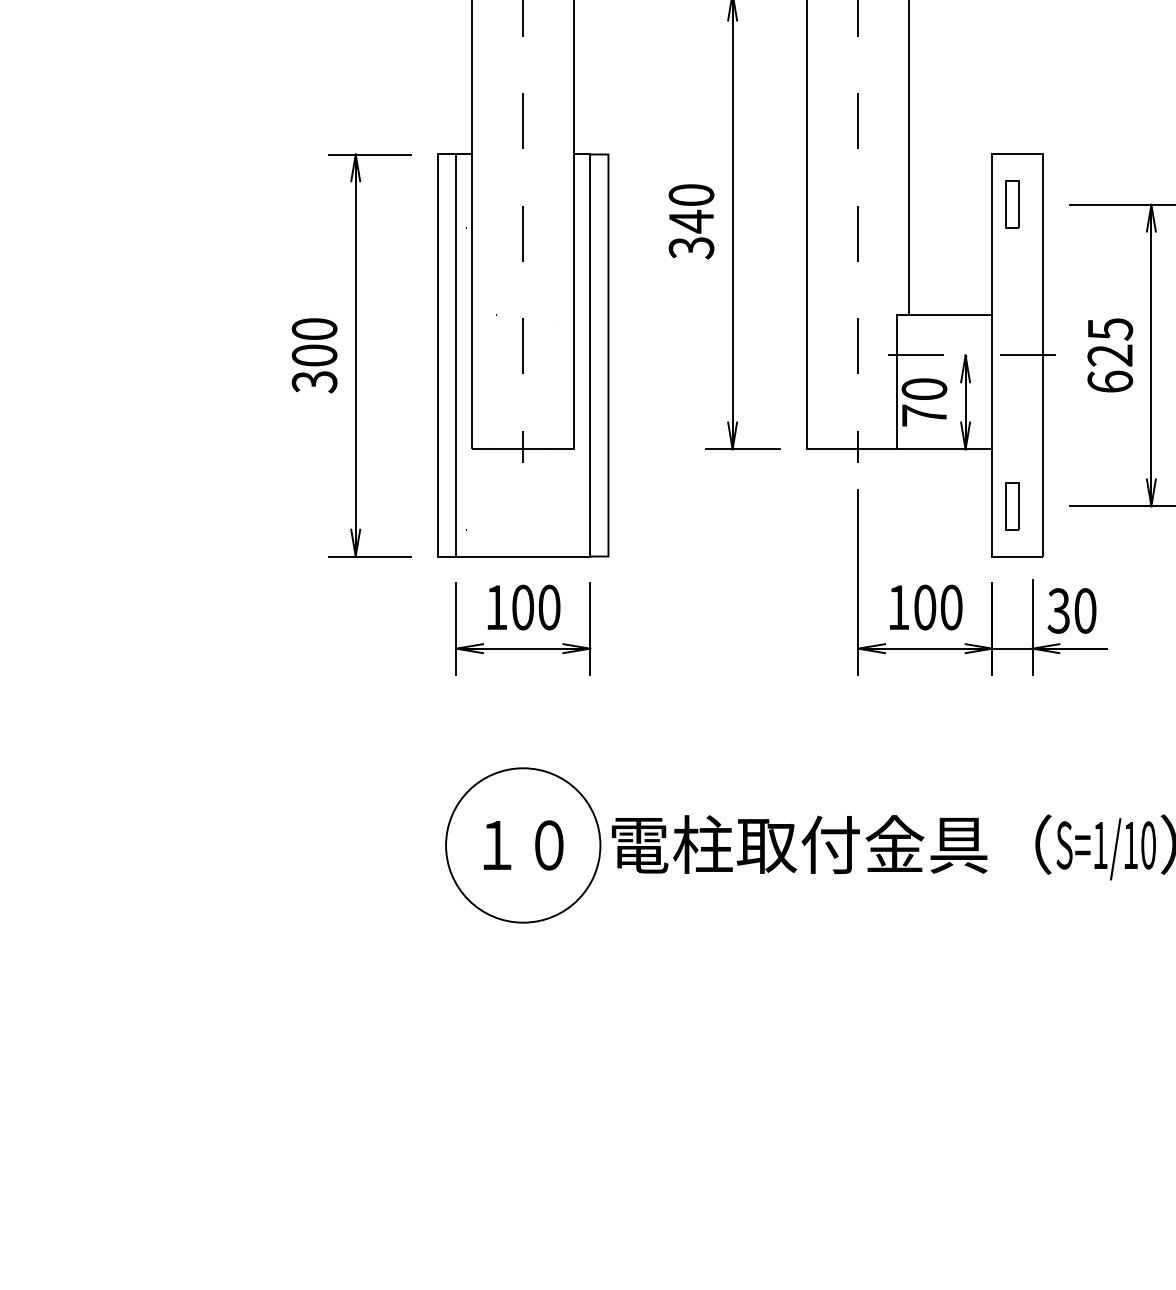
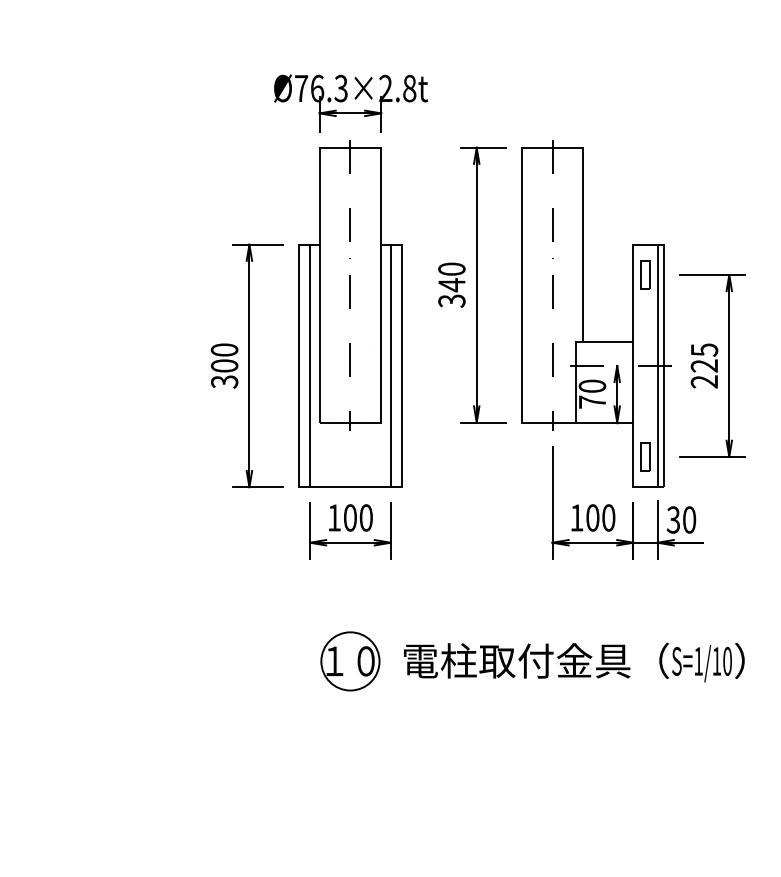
line: (1032, 354) -> (657, 365), added
text: (1110, 381) -> (704, 381), 625 -> 225
circle: (523, 845) -> (350, 661), size x0.62

